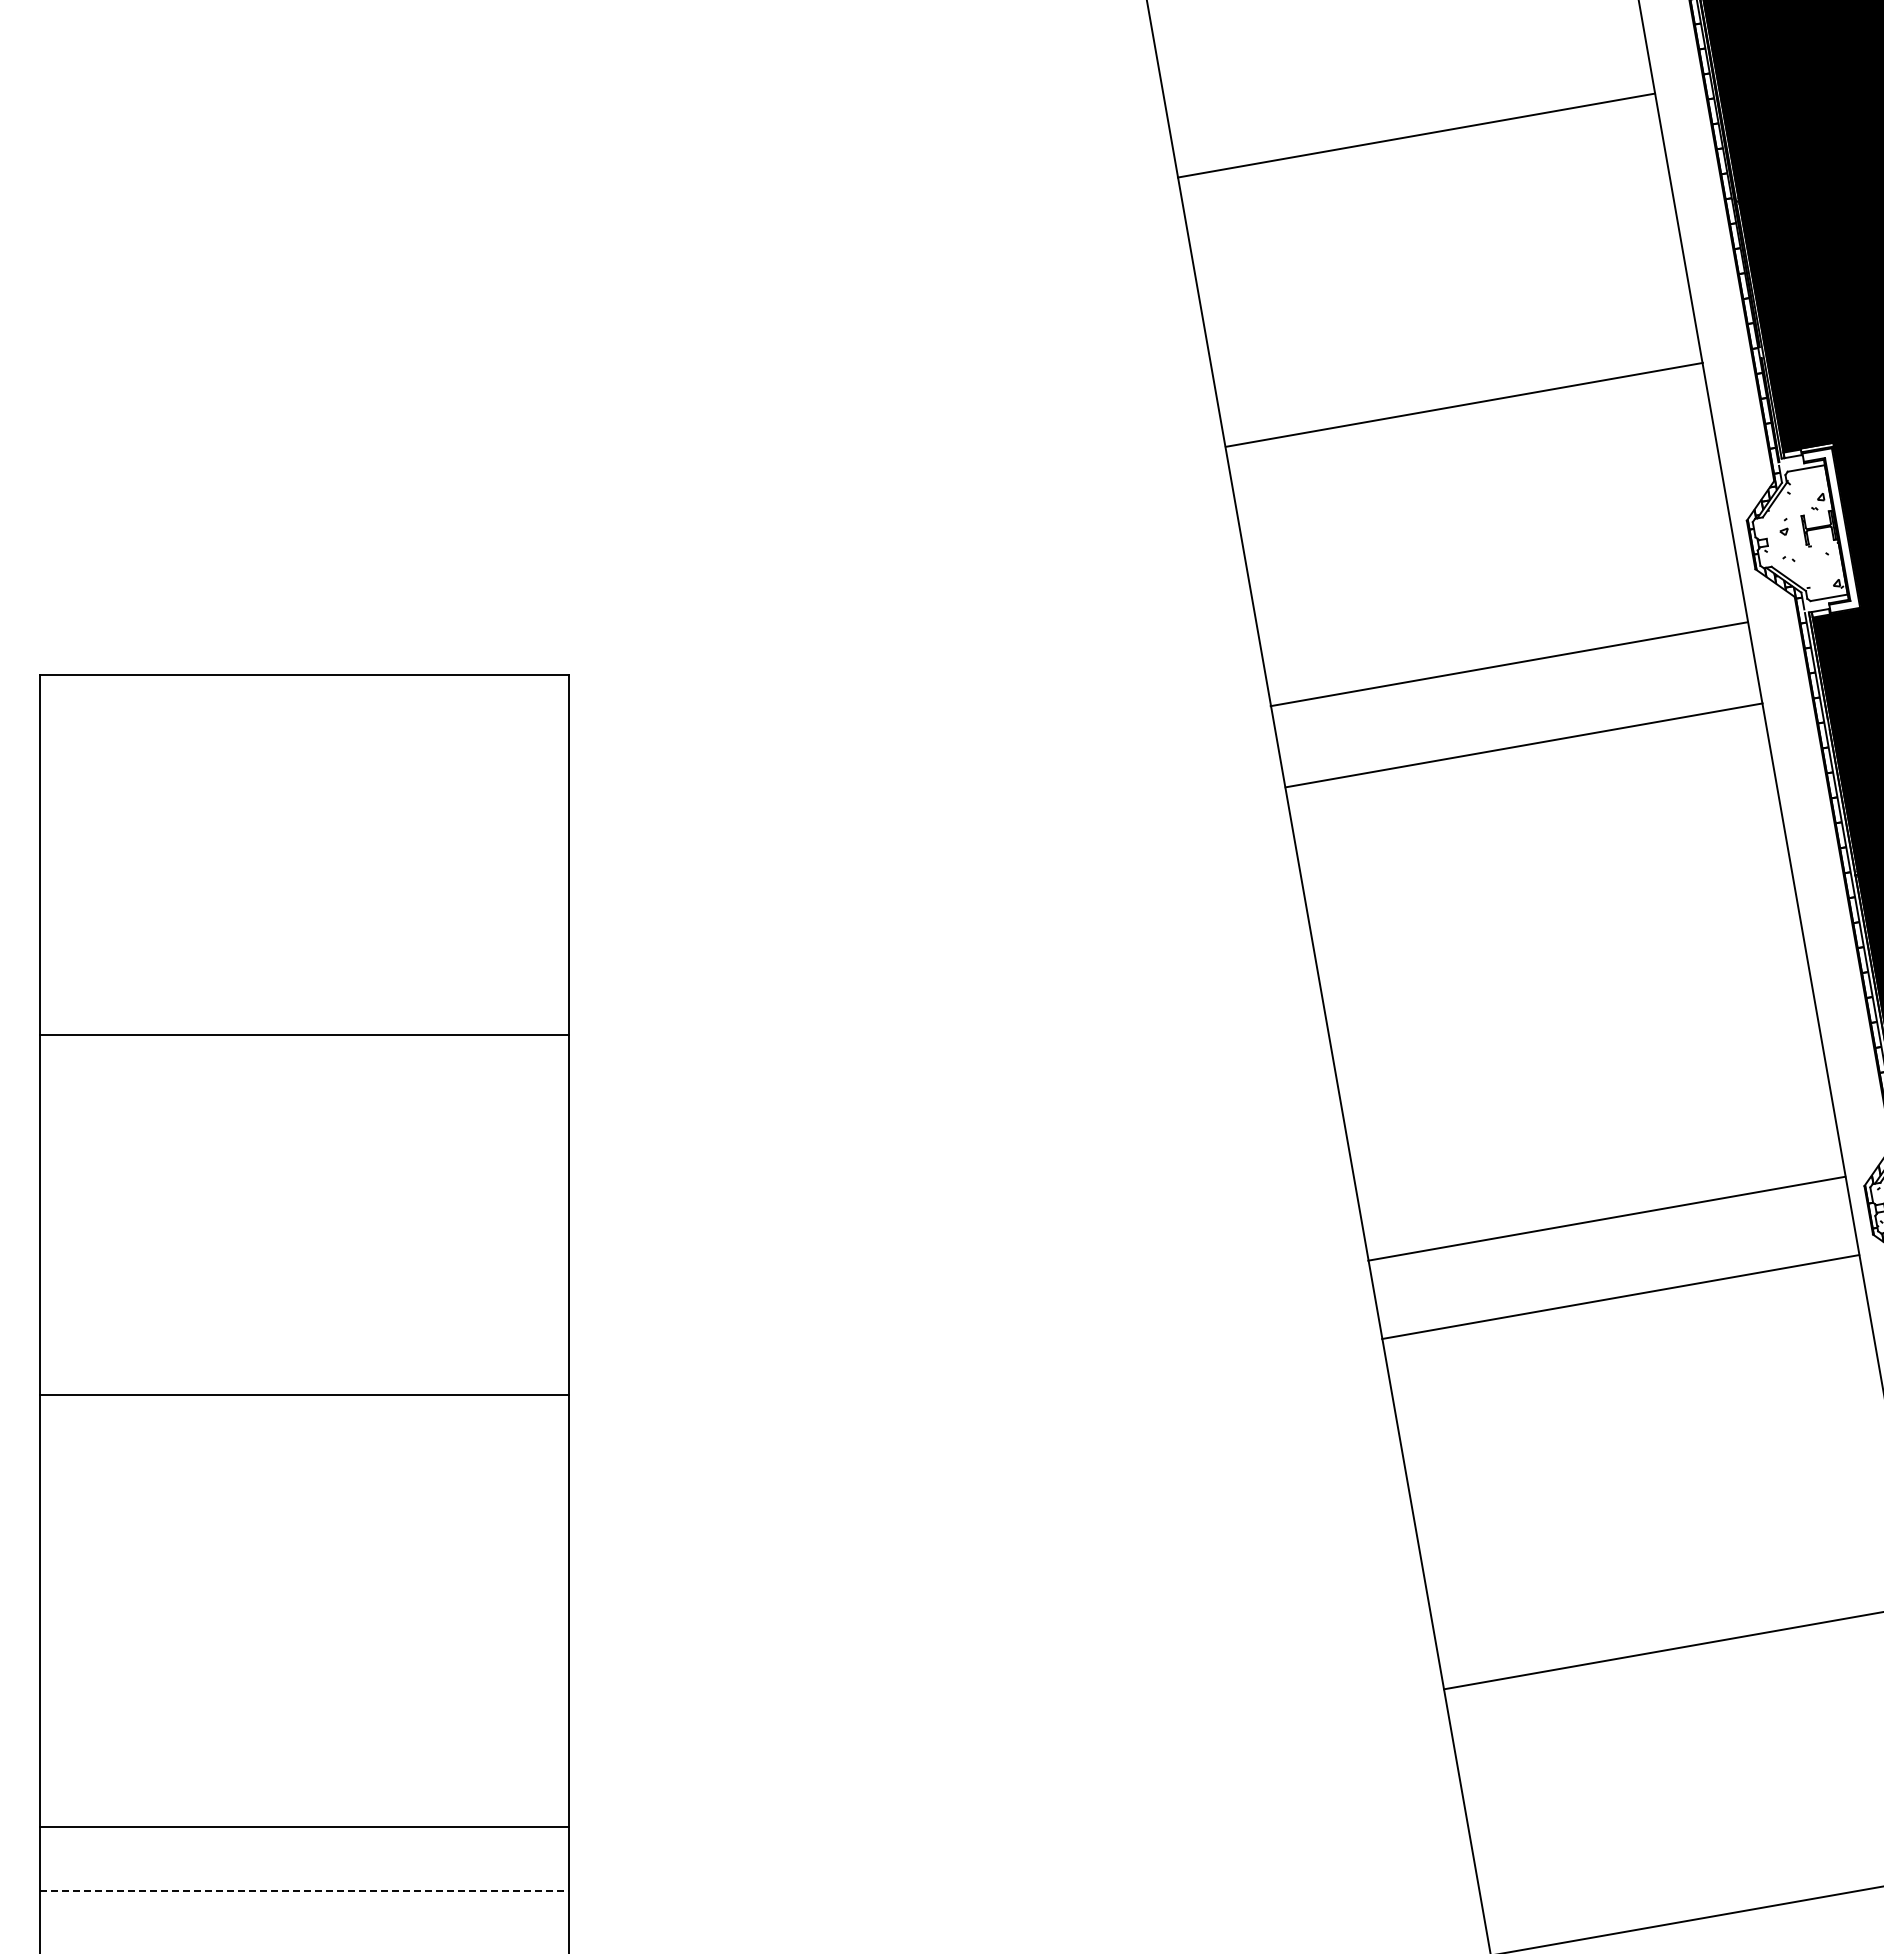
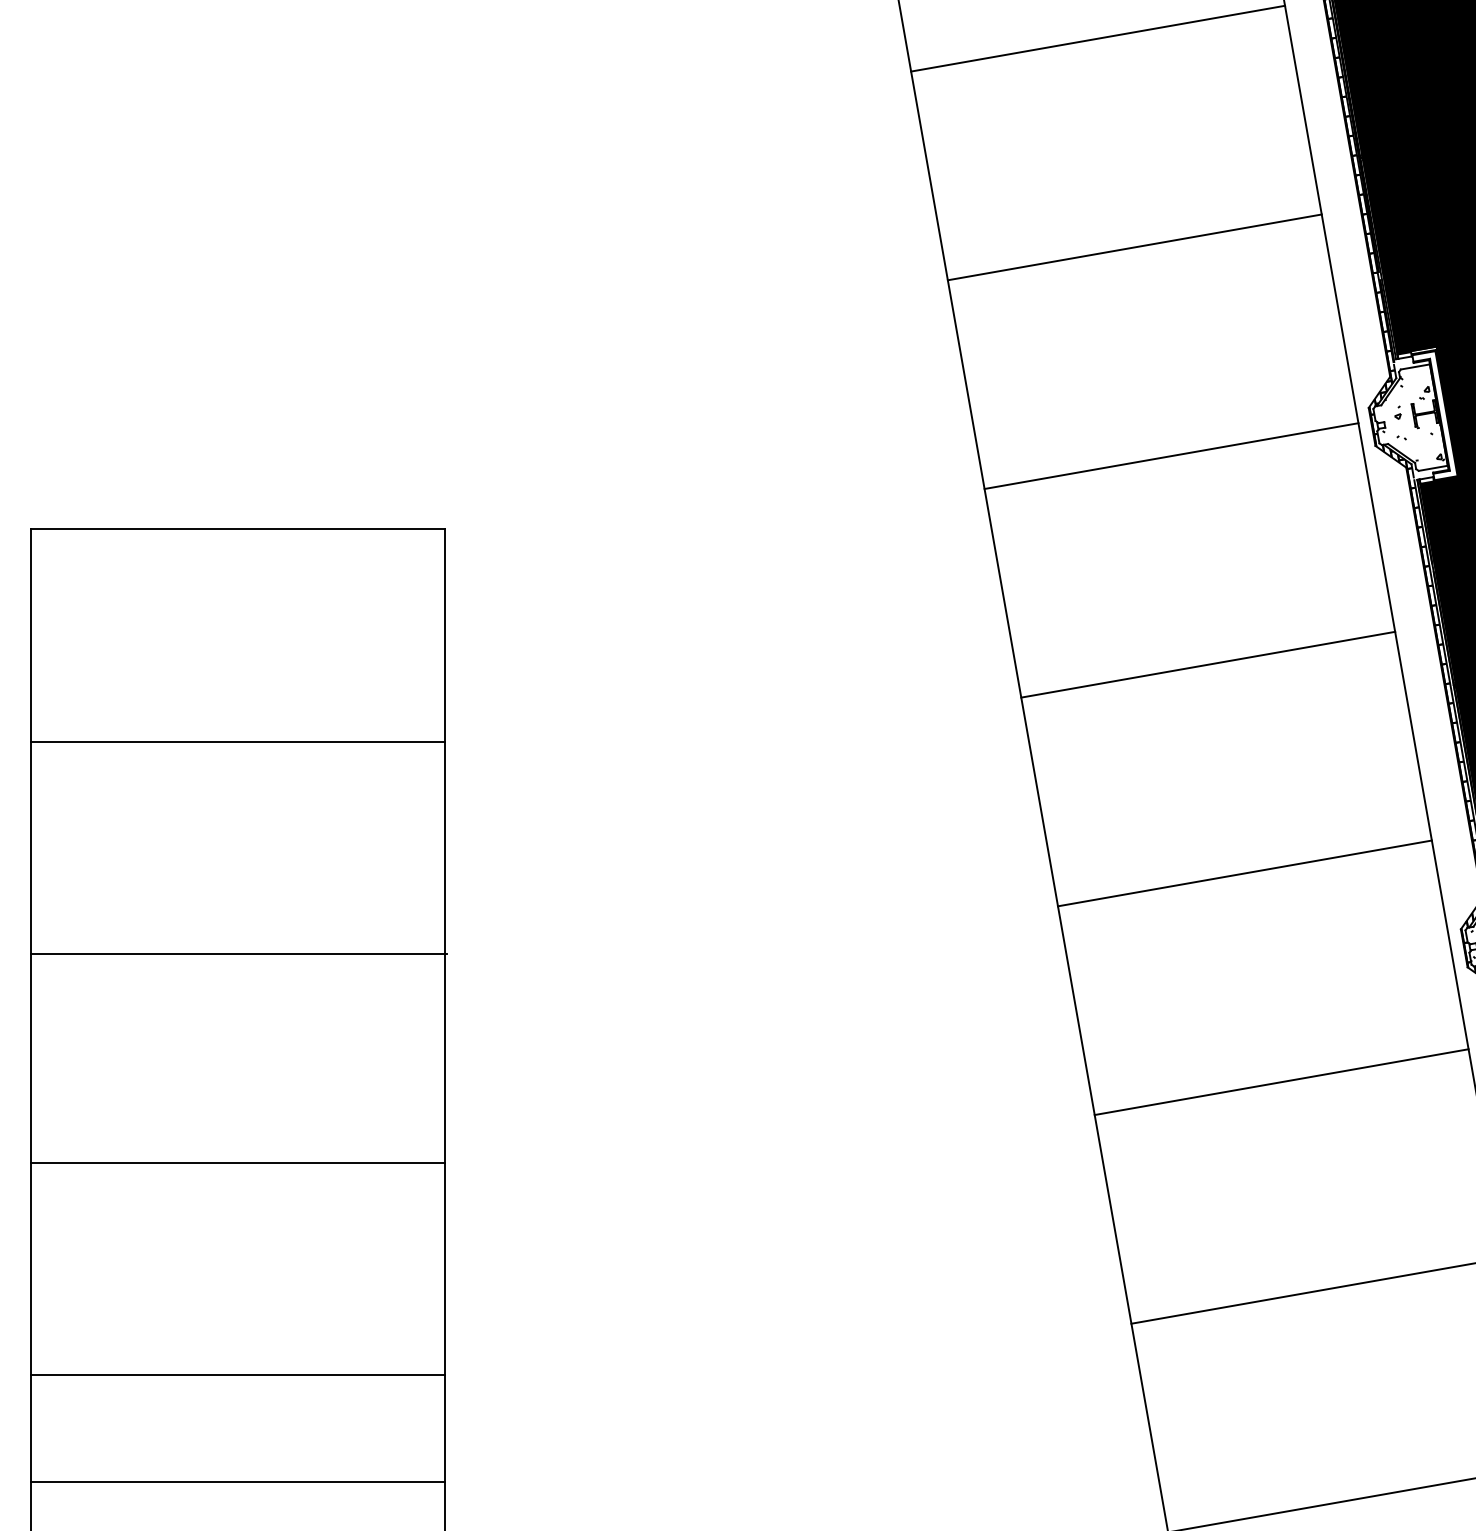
line: (1416, 135) -> (1098, 38), moved
line: (1463, 404) -> (1134, 247), moved
line: (1508, 664) -> (1170, 456), moved
line: (1523, 745) -> (1207, 664), moved
line: (303, 1034) -> (237, 741), moved
line: (305, 1217) -> (239, 953), added
line: (1606, 1218) -> (1244, 873), moved
line: (1620, 1297) -> (1281, 1082), moved
line: (303, 1395) -> (237, 1163), moved
line: (303, 1826) -> (237, 1374), moved
line: (304, 1891) -> (238, 1482), dashed -> solid

